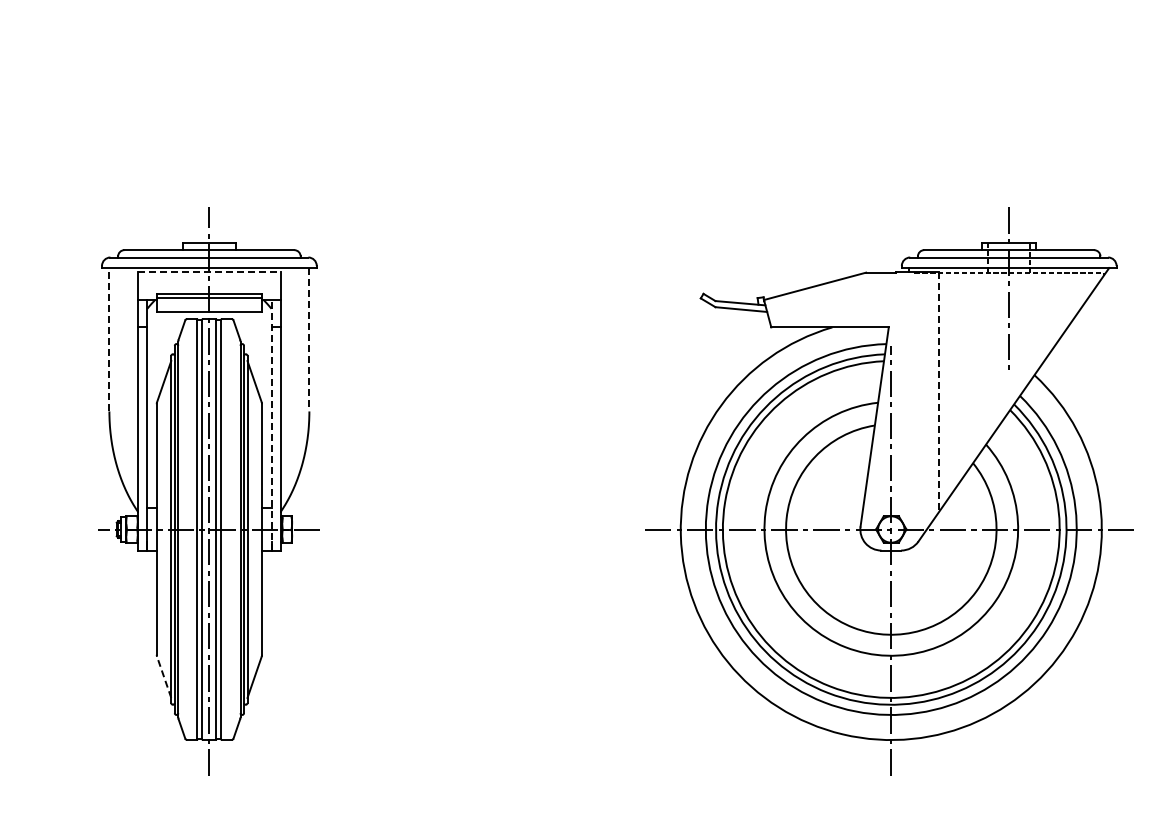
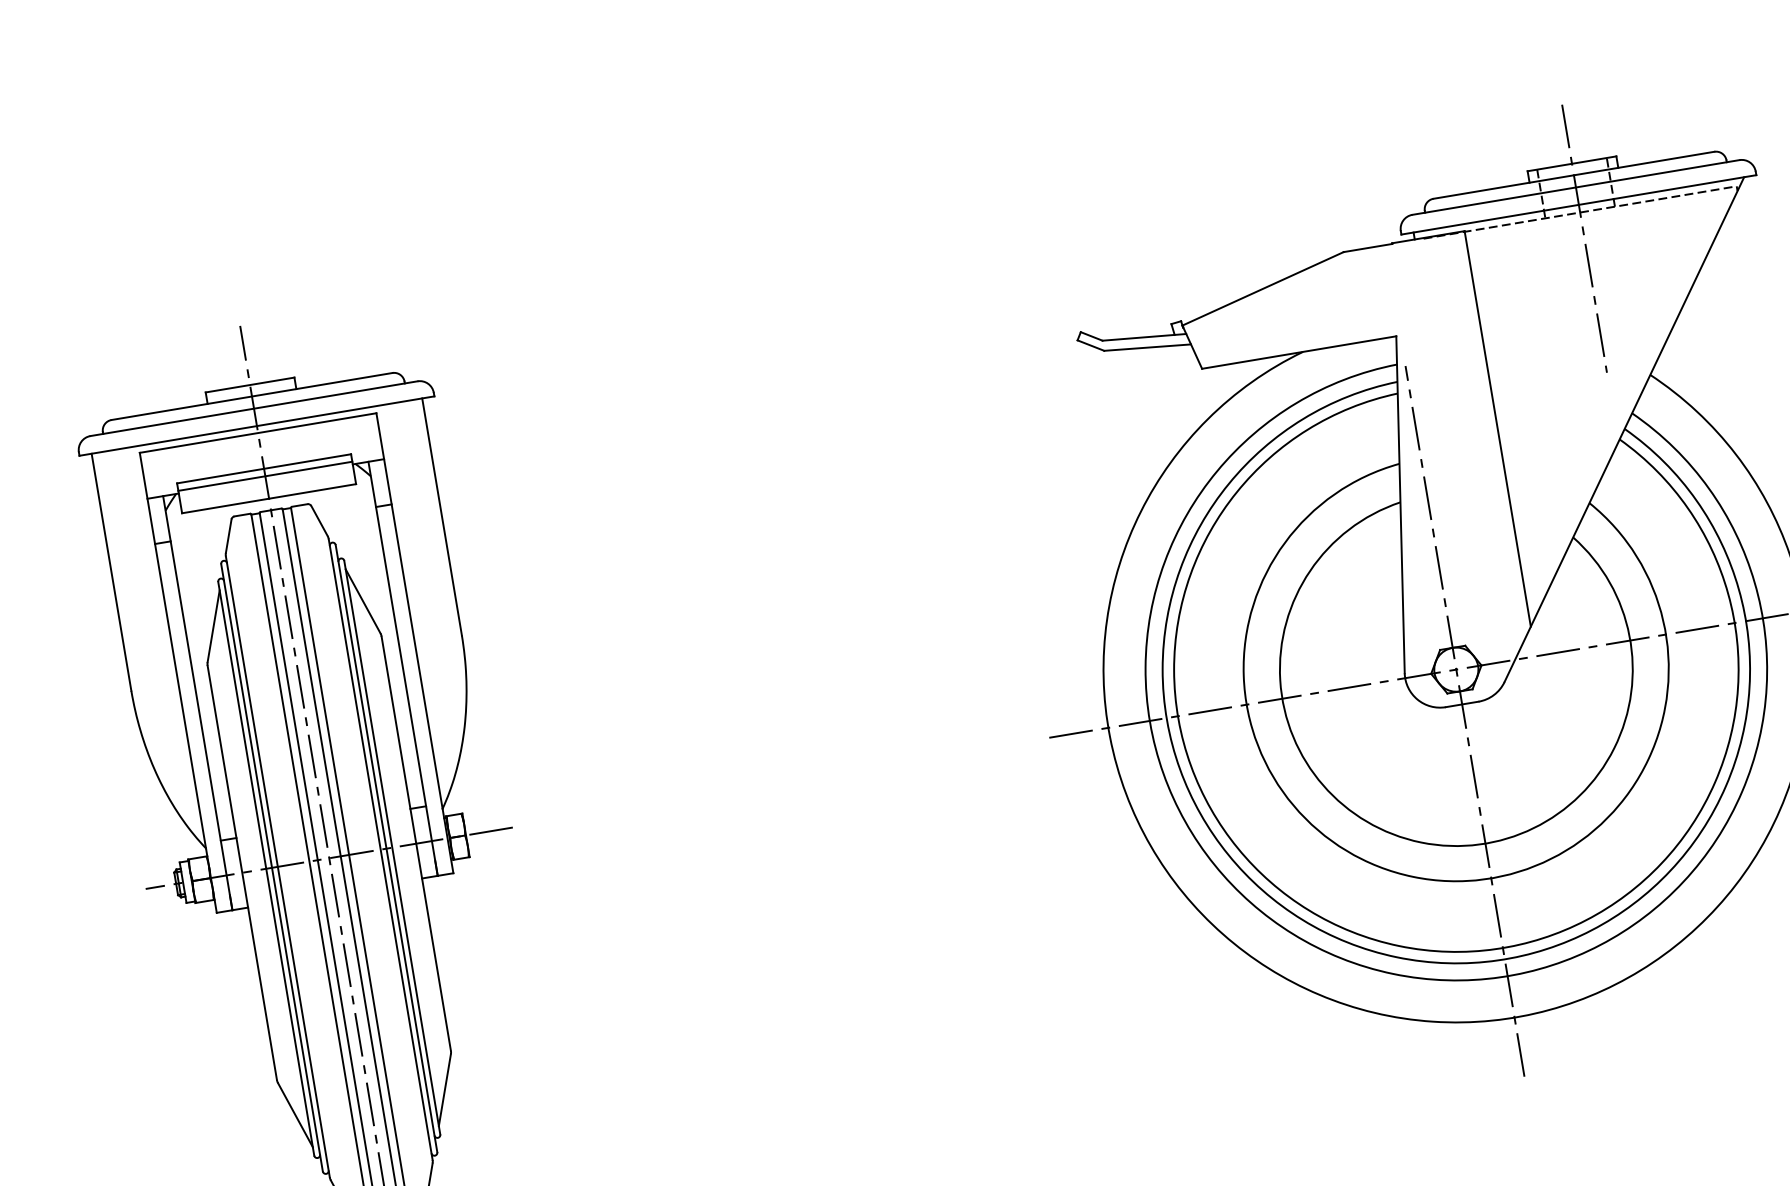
line: (209, 272) -> (258, 433), dashed -> solid
line: (109, 339) -> (111, 571), dashed -> solid
line: (309, 339) -> (442, 516), dashed -> solid
line: (939, 391) -> (1497, 428), dashed -> solid
line: (271, 424) -> (402, 667), dashed -> solid
line: (164, 677) -> (295, 1115), dashed -> solid

